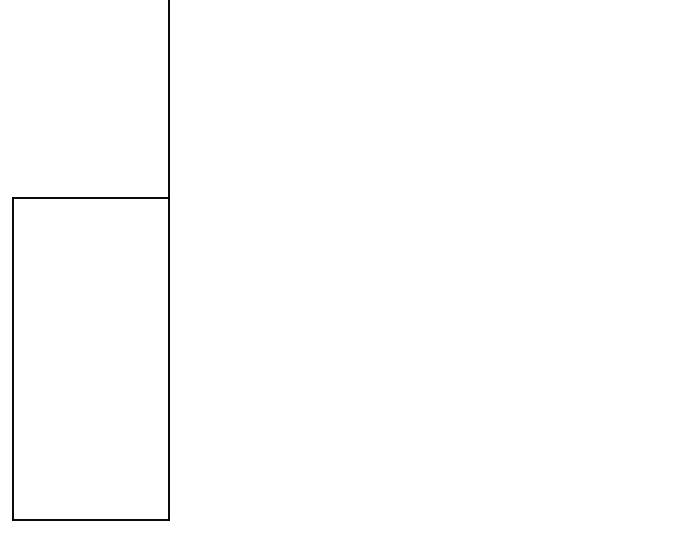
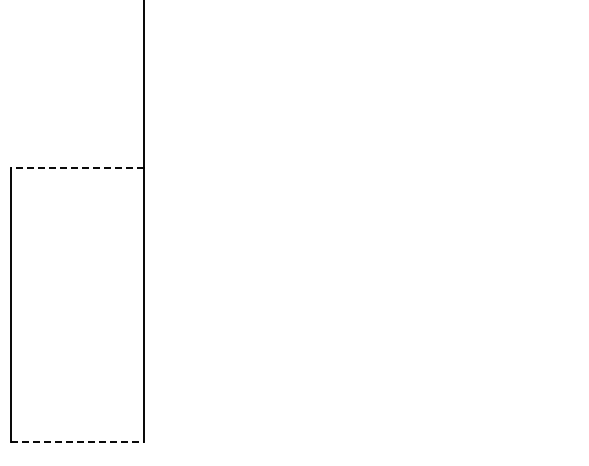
line: (91, 198) -> (77, 168), solid -> dashed
line: (92, 519) -> (78, 441), solid -> dashed

